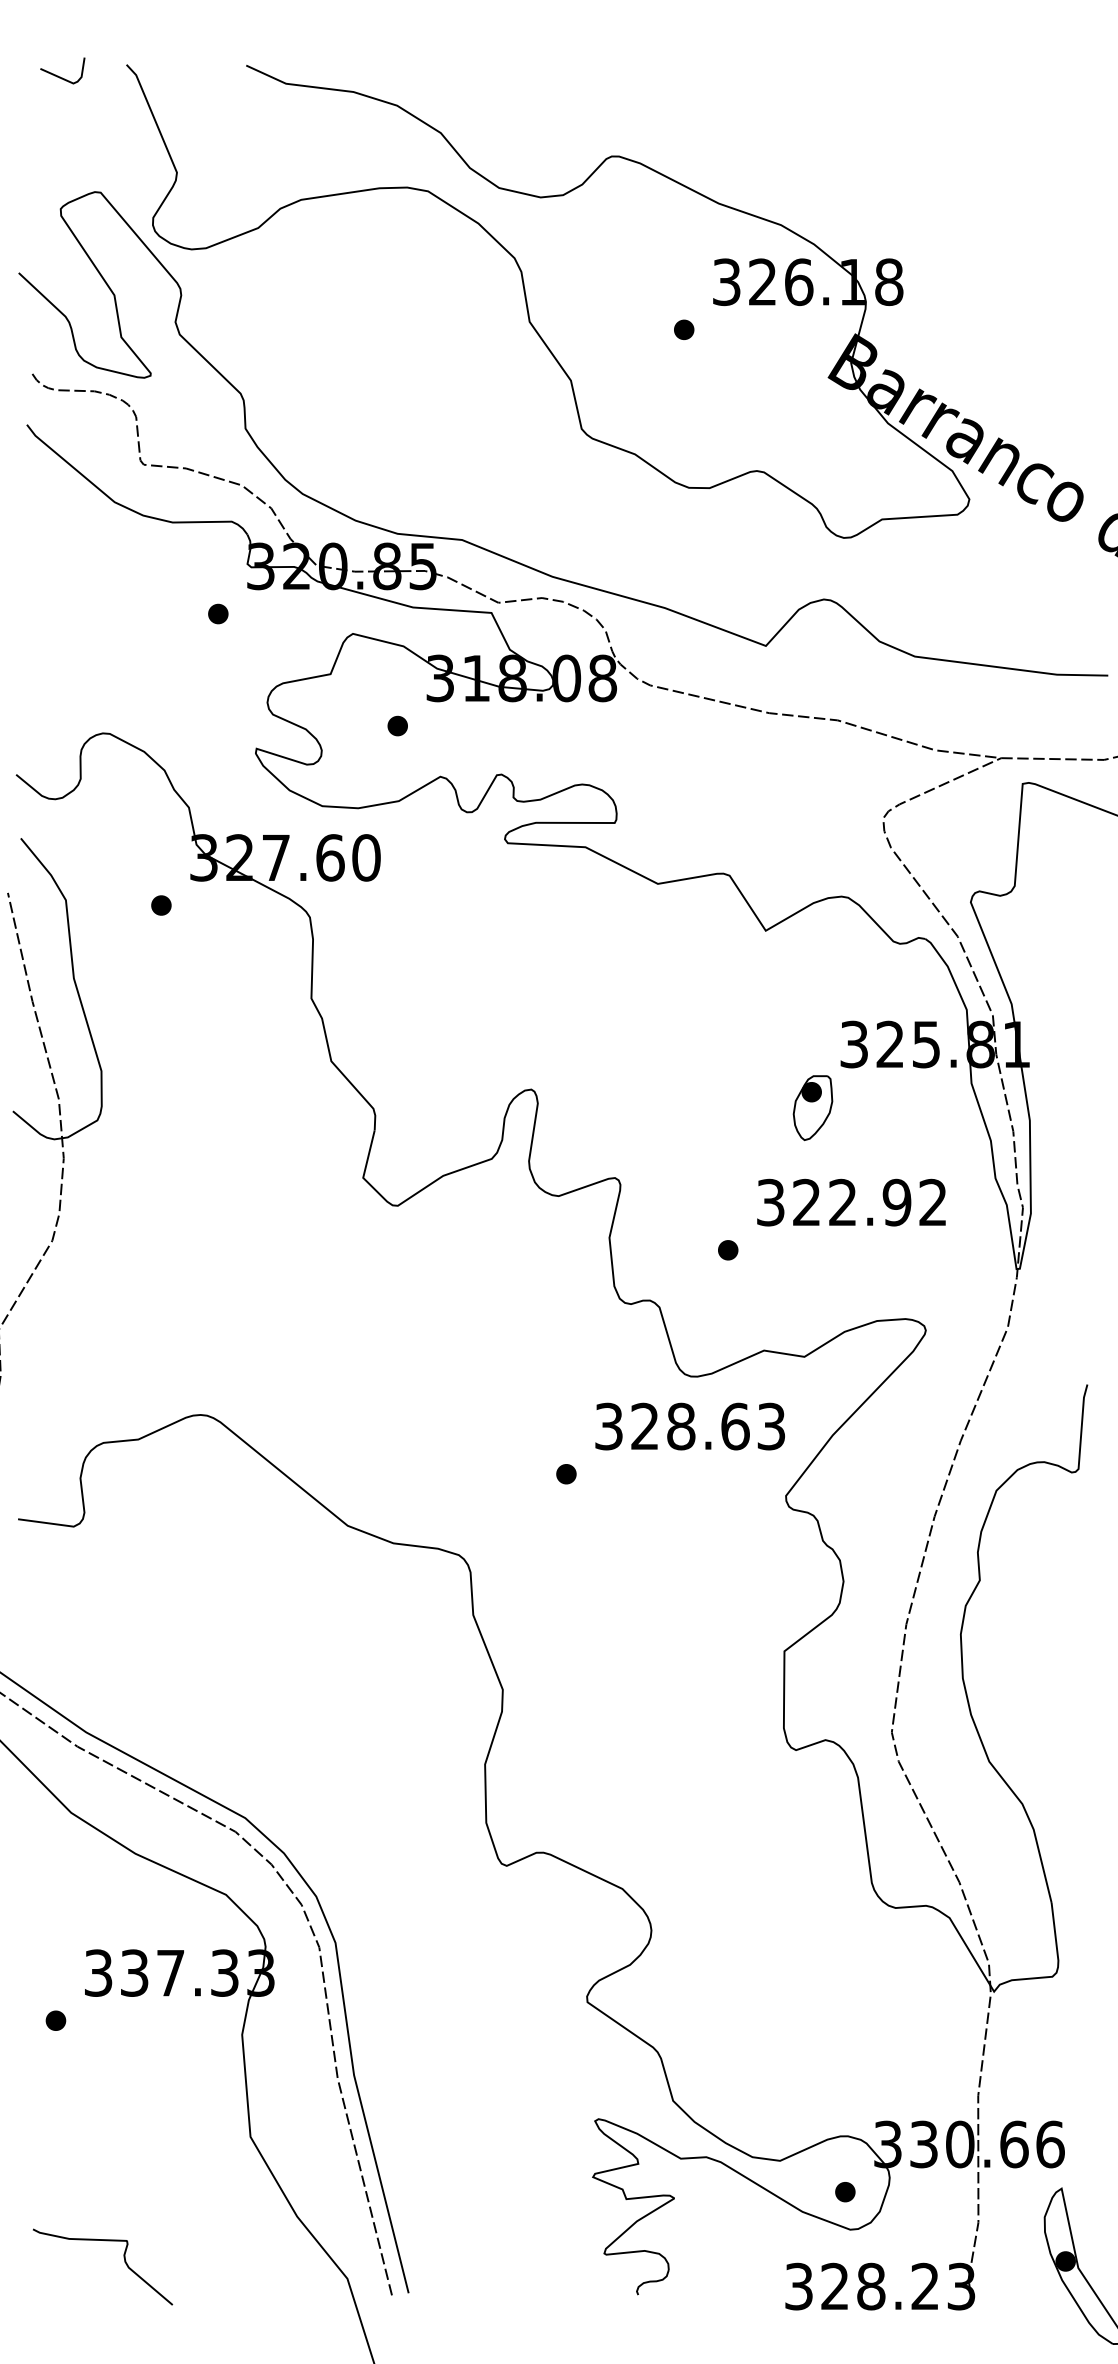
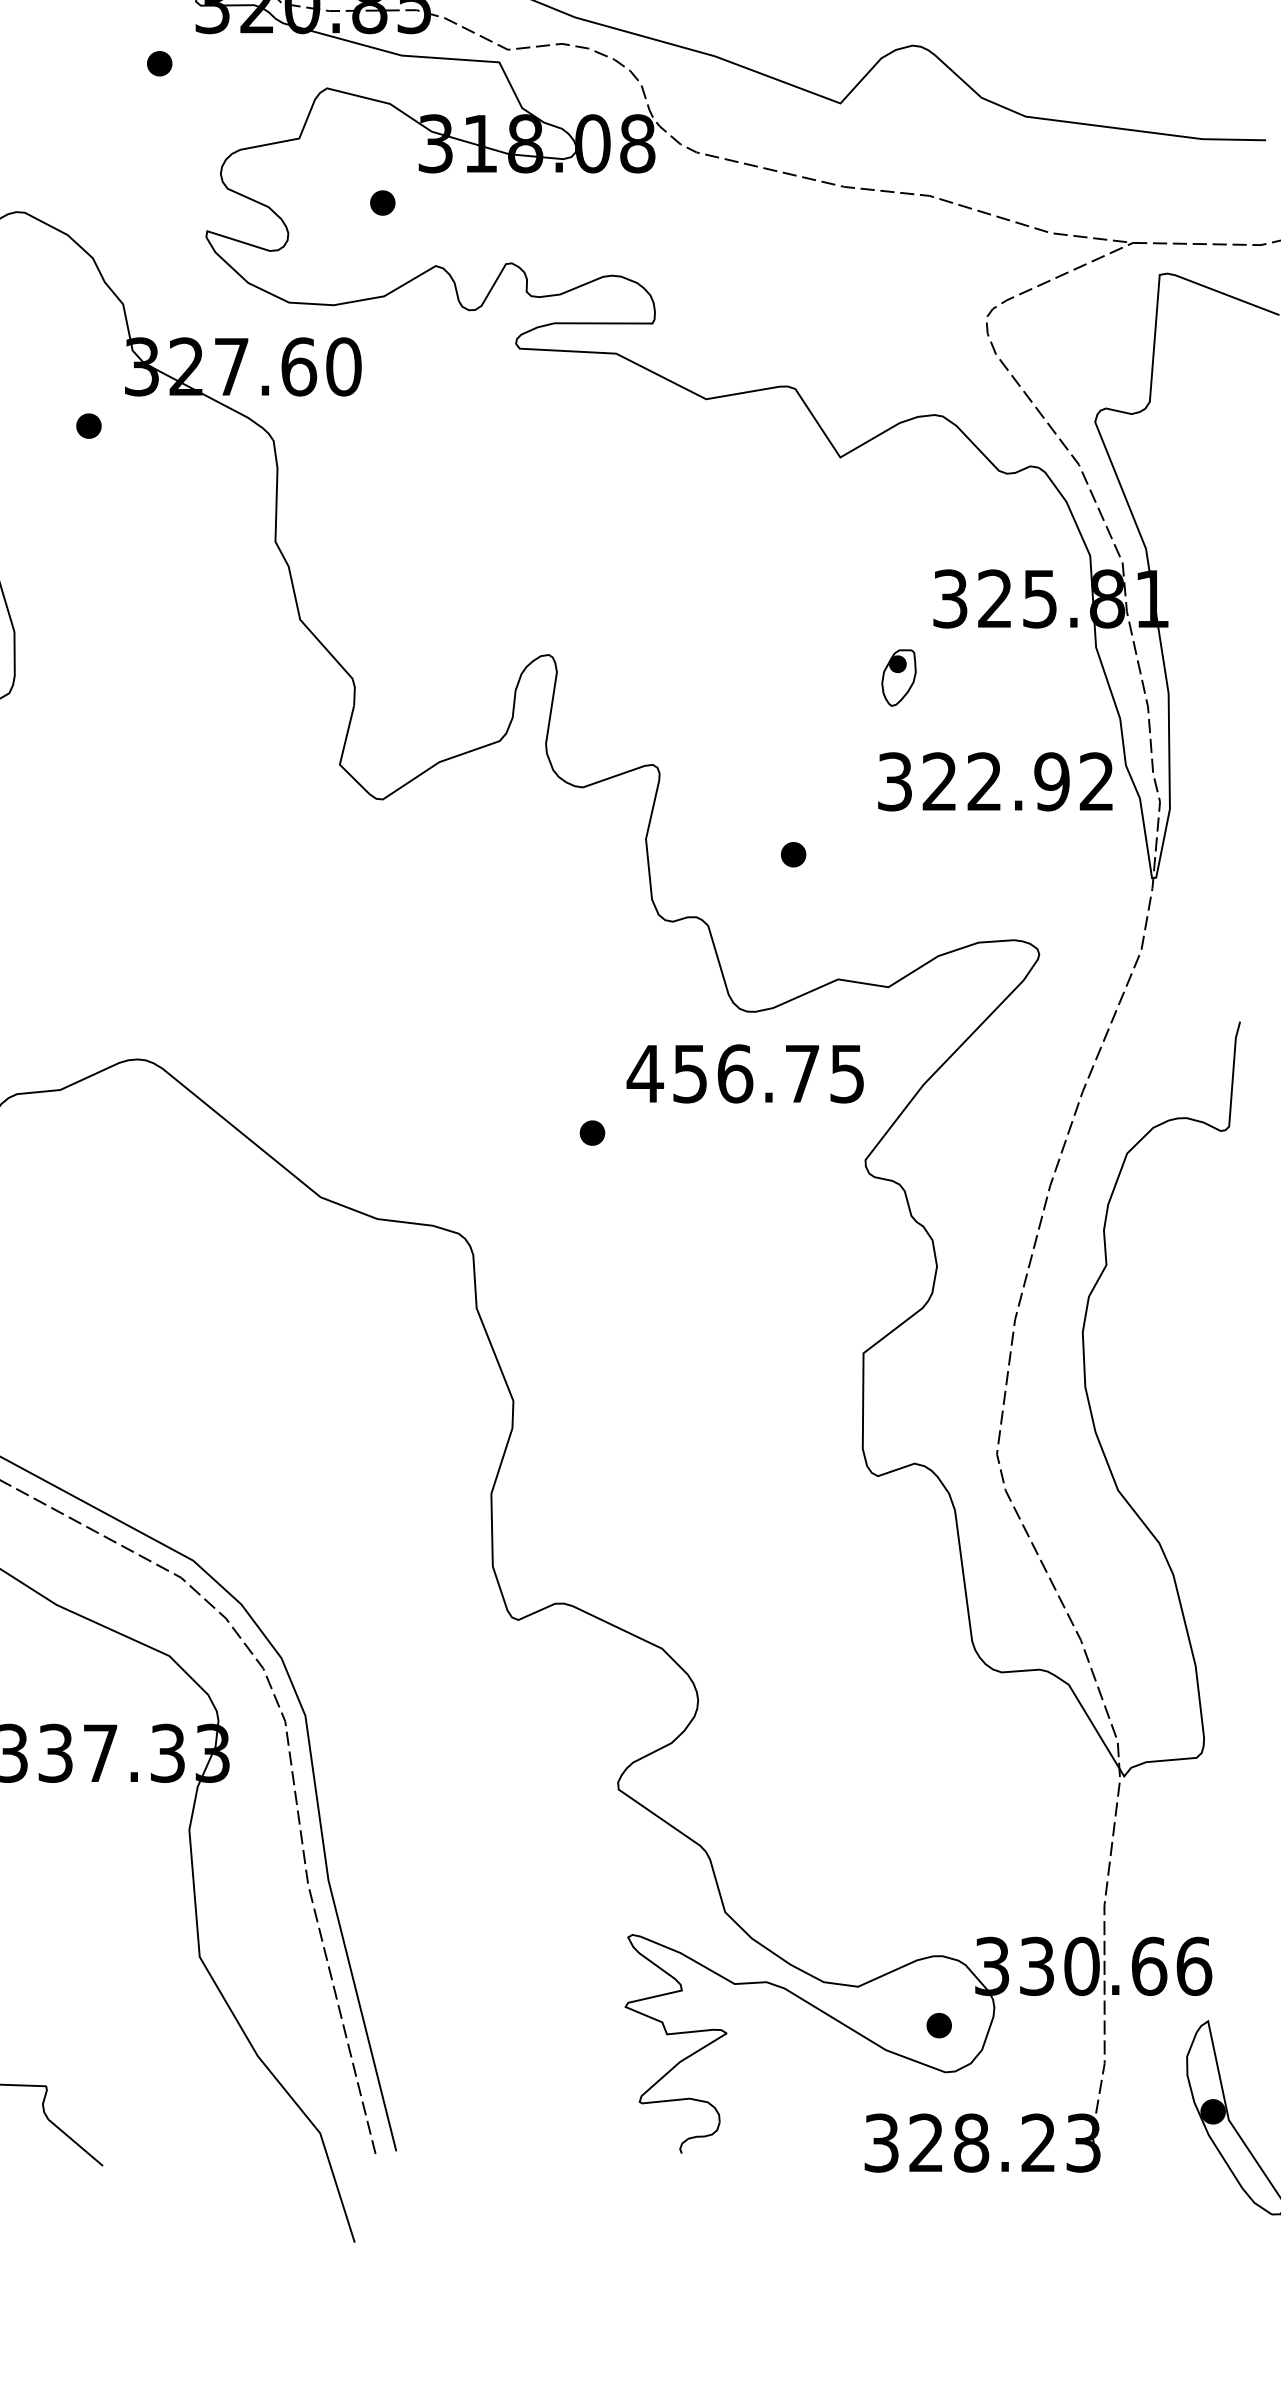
part: (812, 1108) -> (898, 678), size x0.7
text: (851, 1202) -> (995, 781), moved
text: (689, 1426) -> (745, 1073), 328.63 -> 456.75

